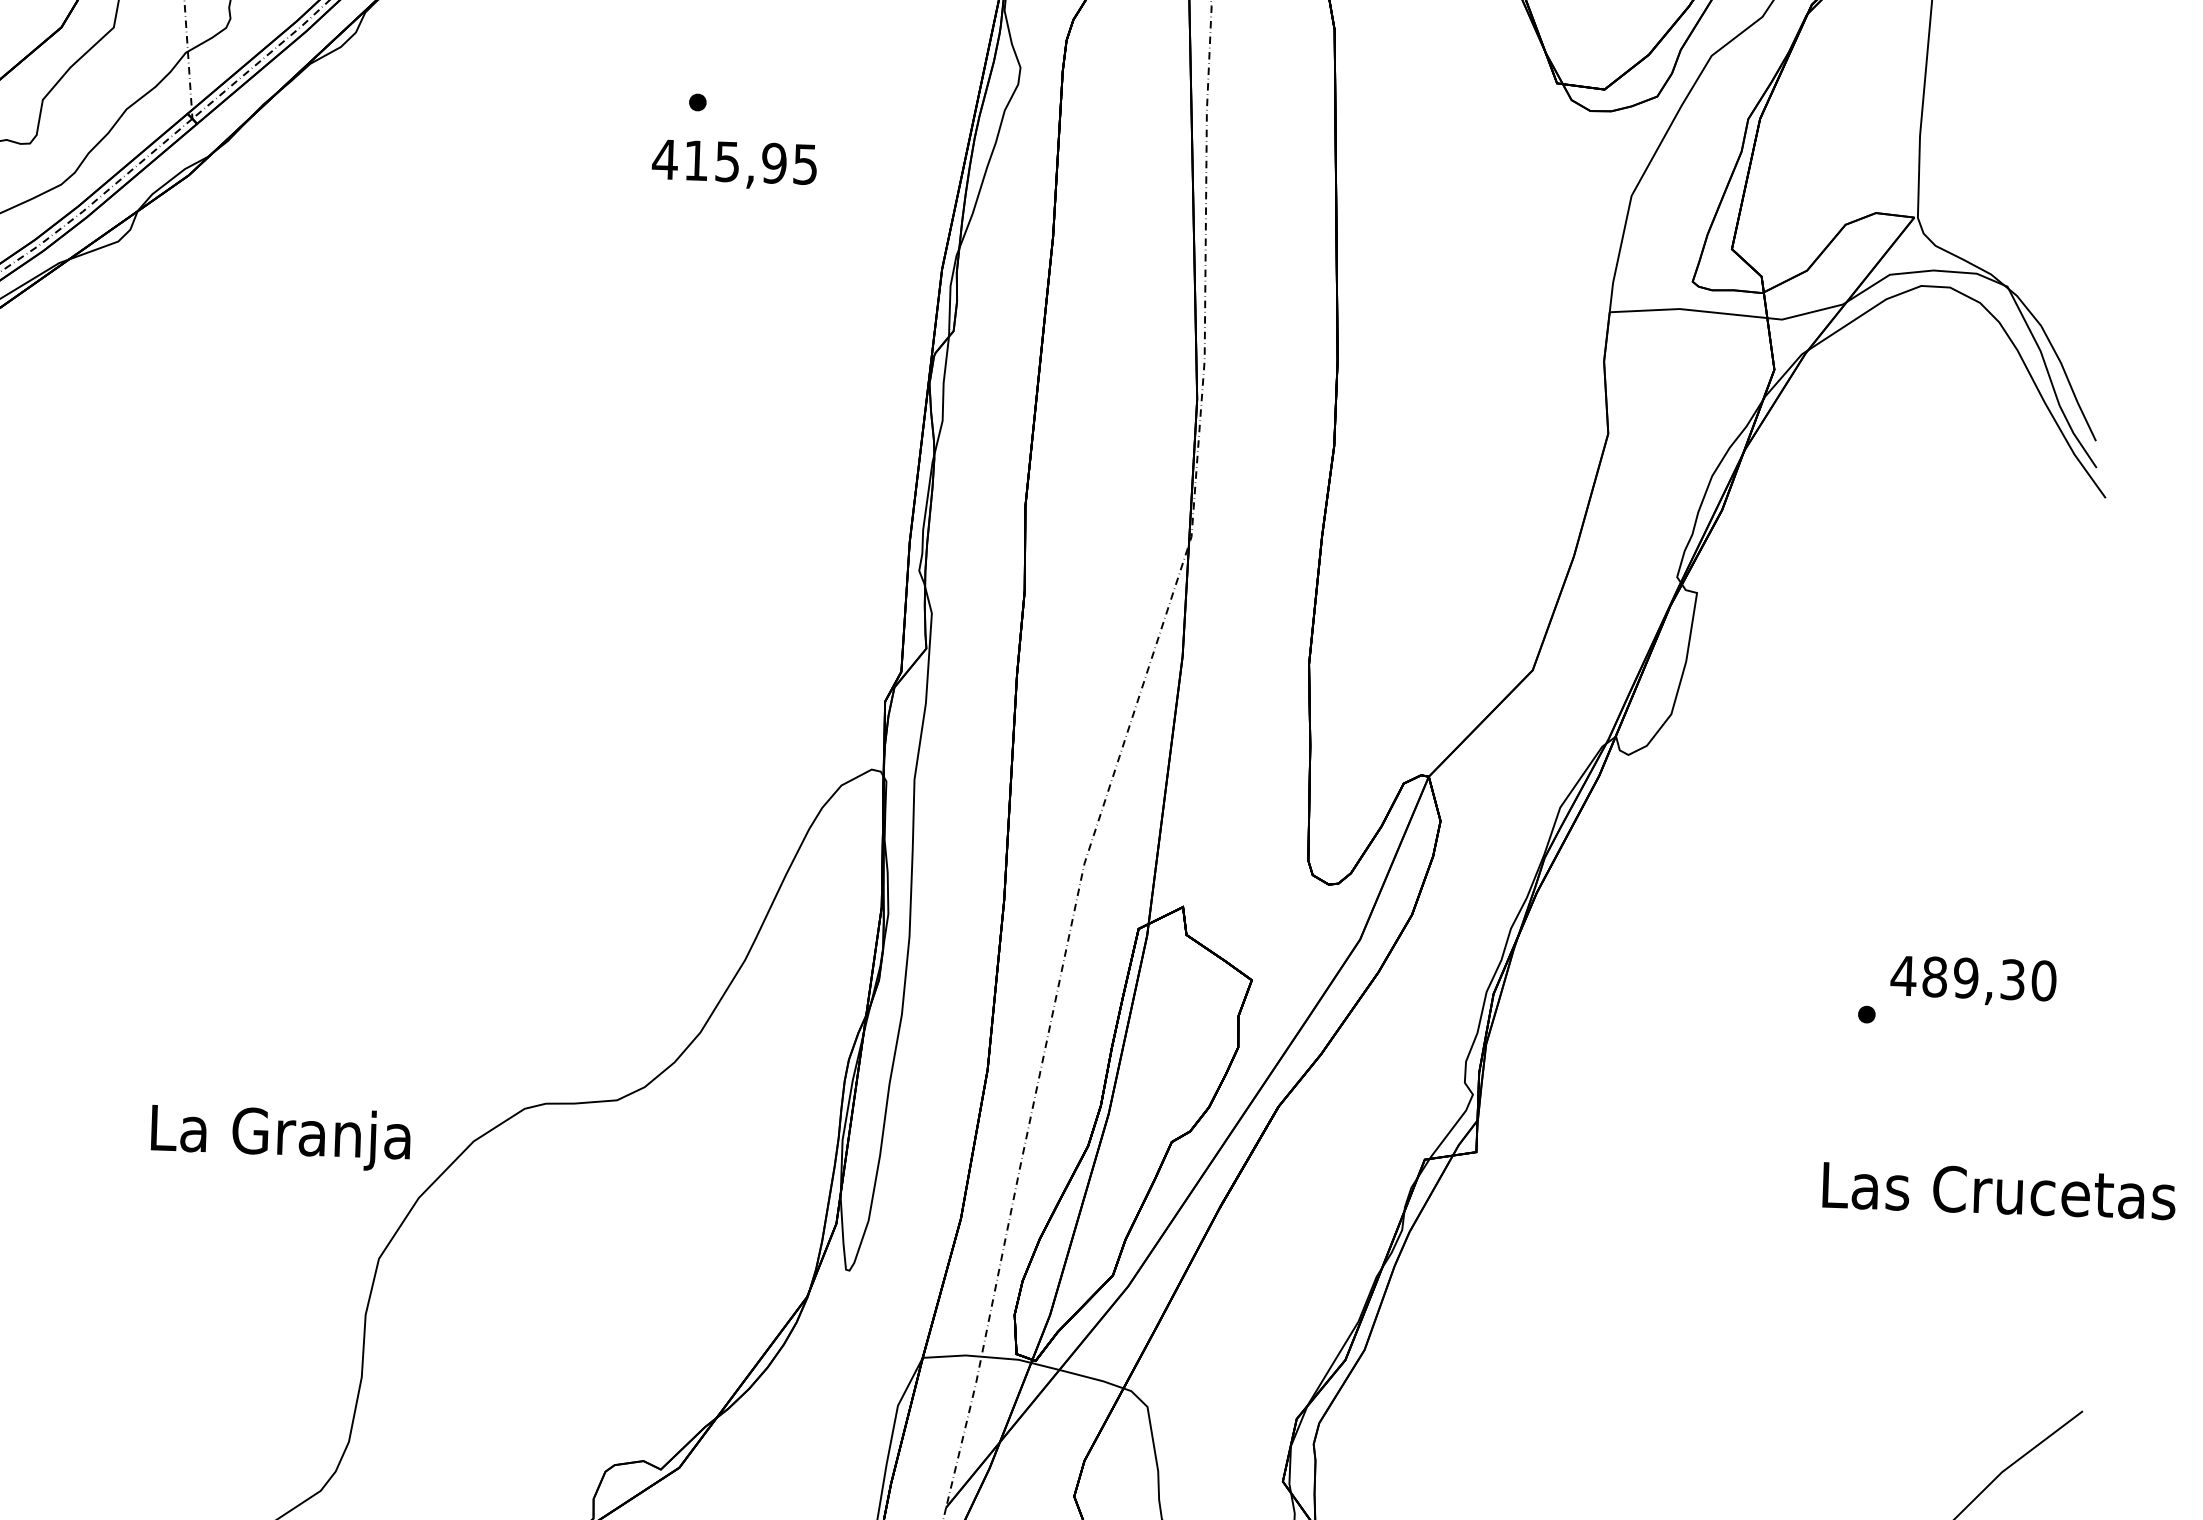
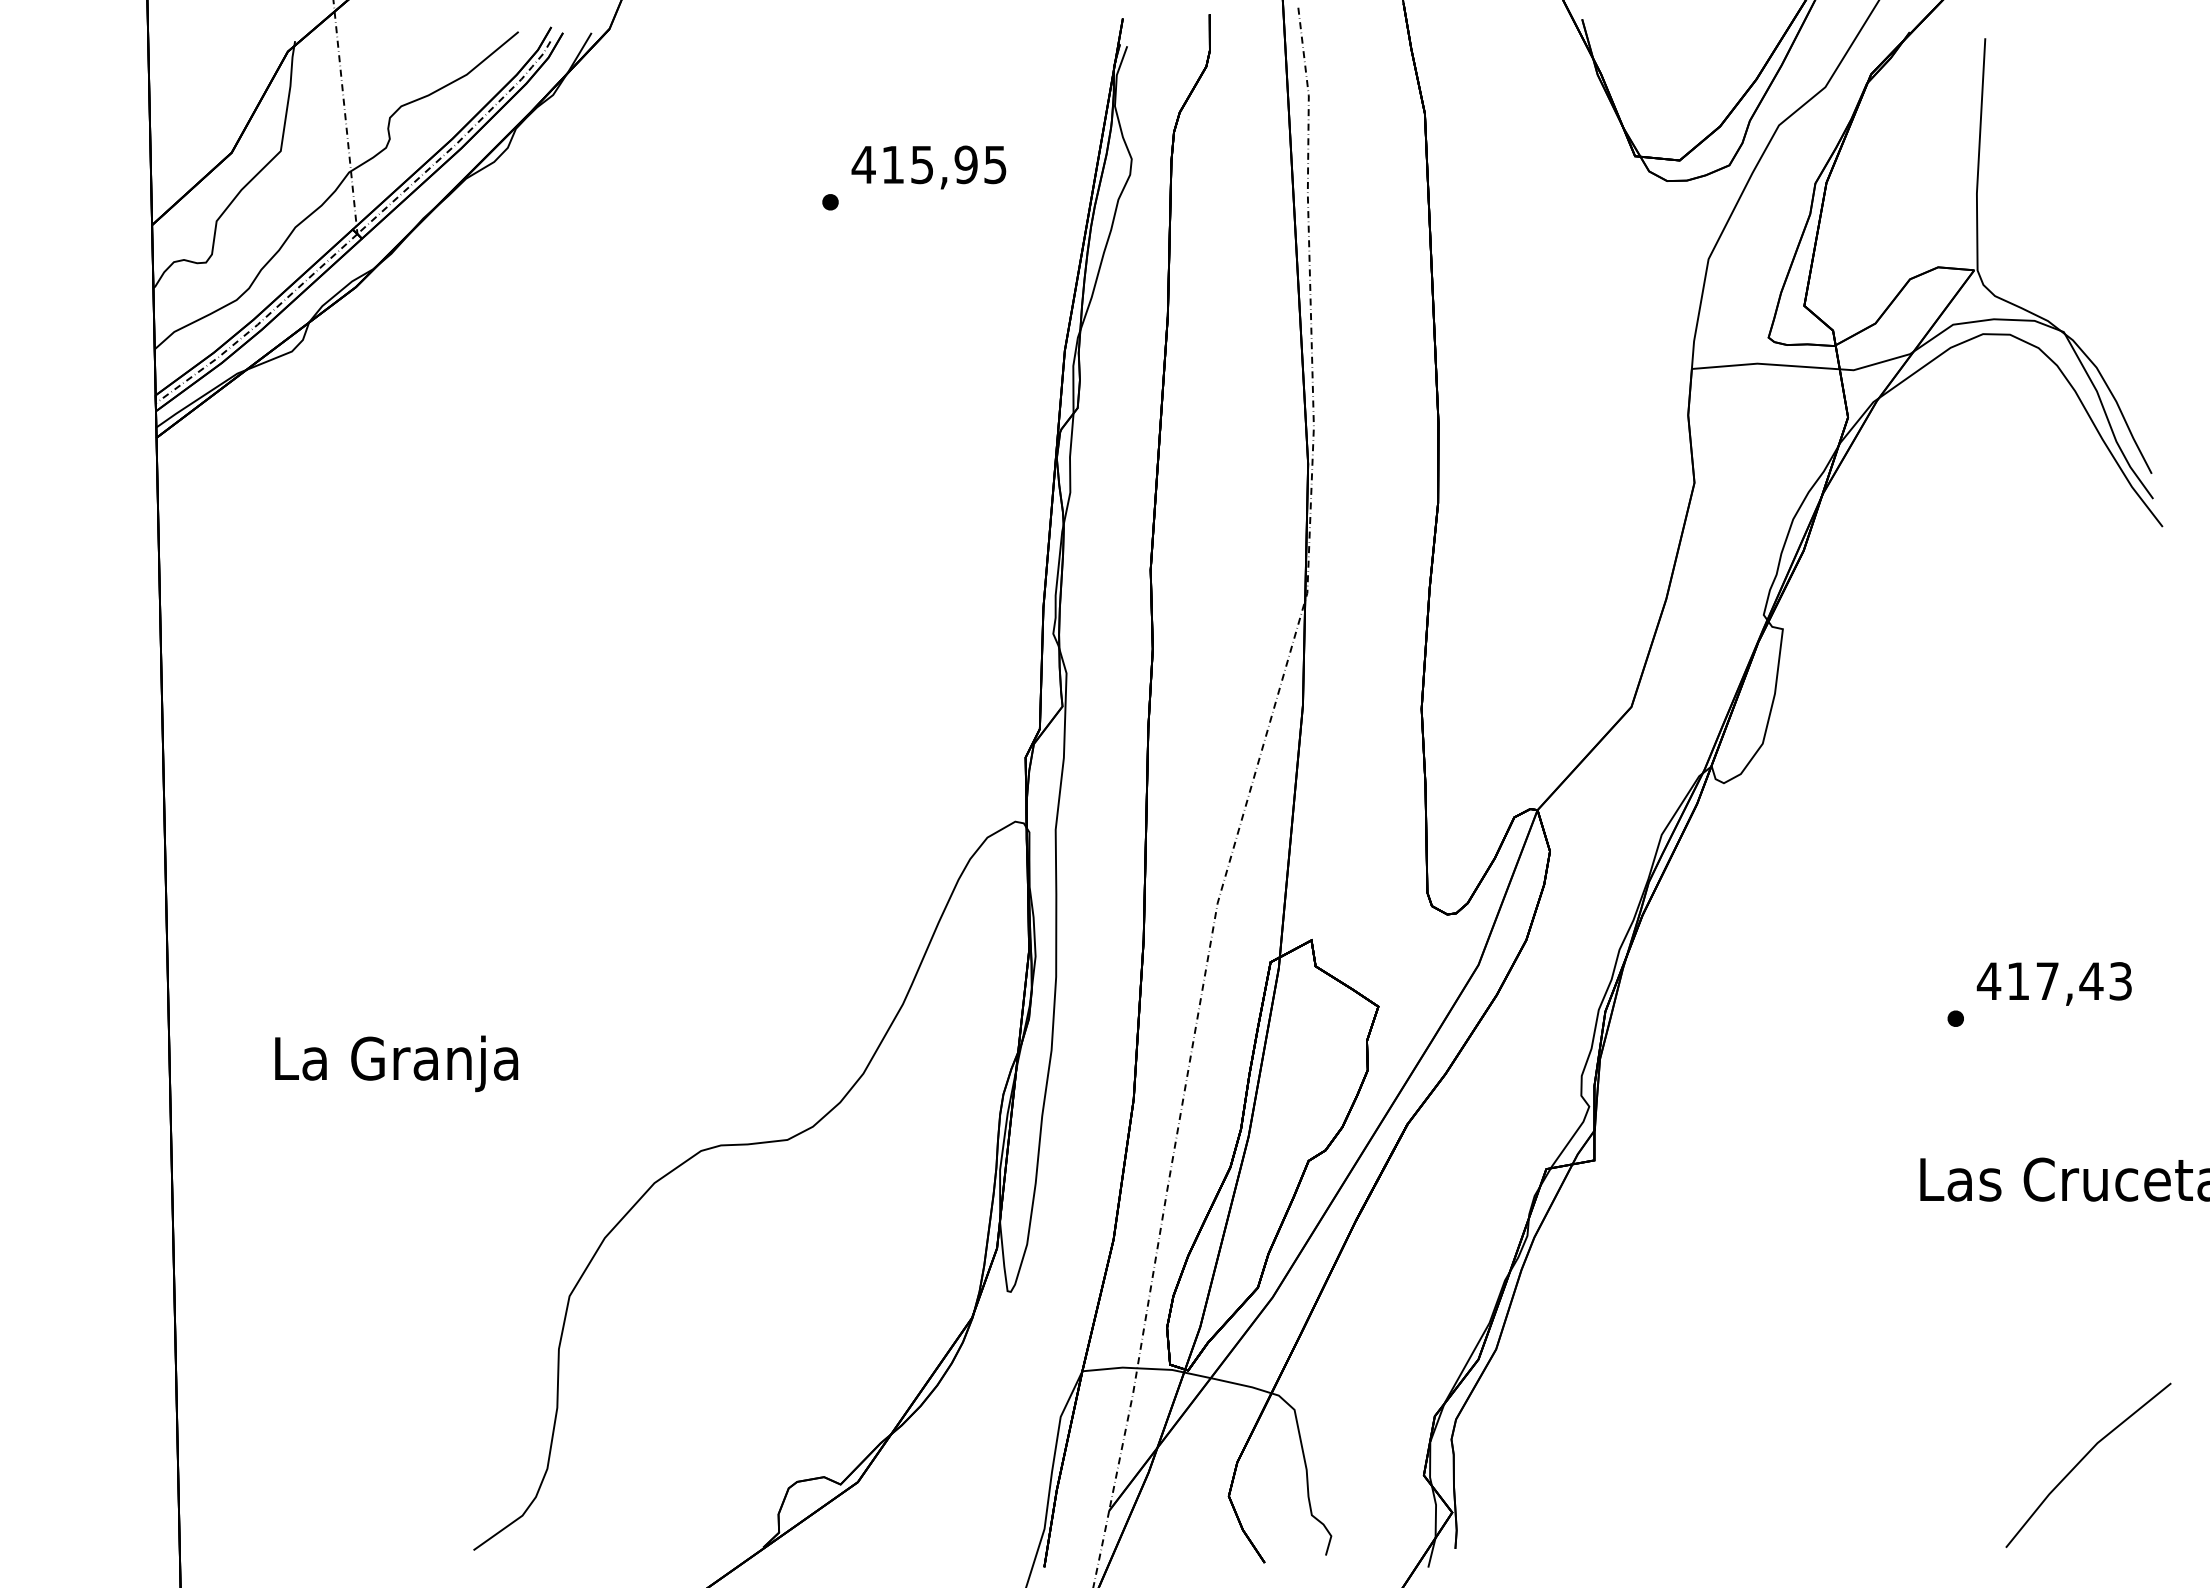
text: (734, 164) -> (928, 167), moved
text: (1989, 979) -> (2069, 981), 489,30 -> 417,43
text: (280, 1137) -> (396, 1063), moved

